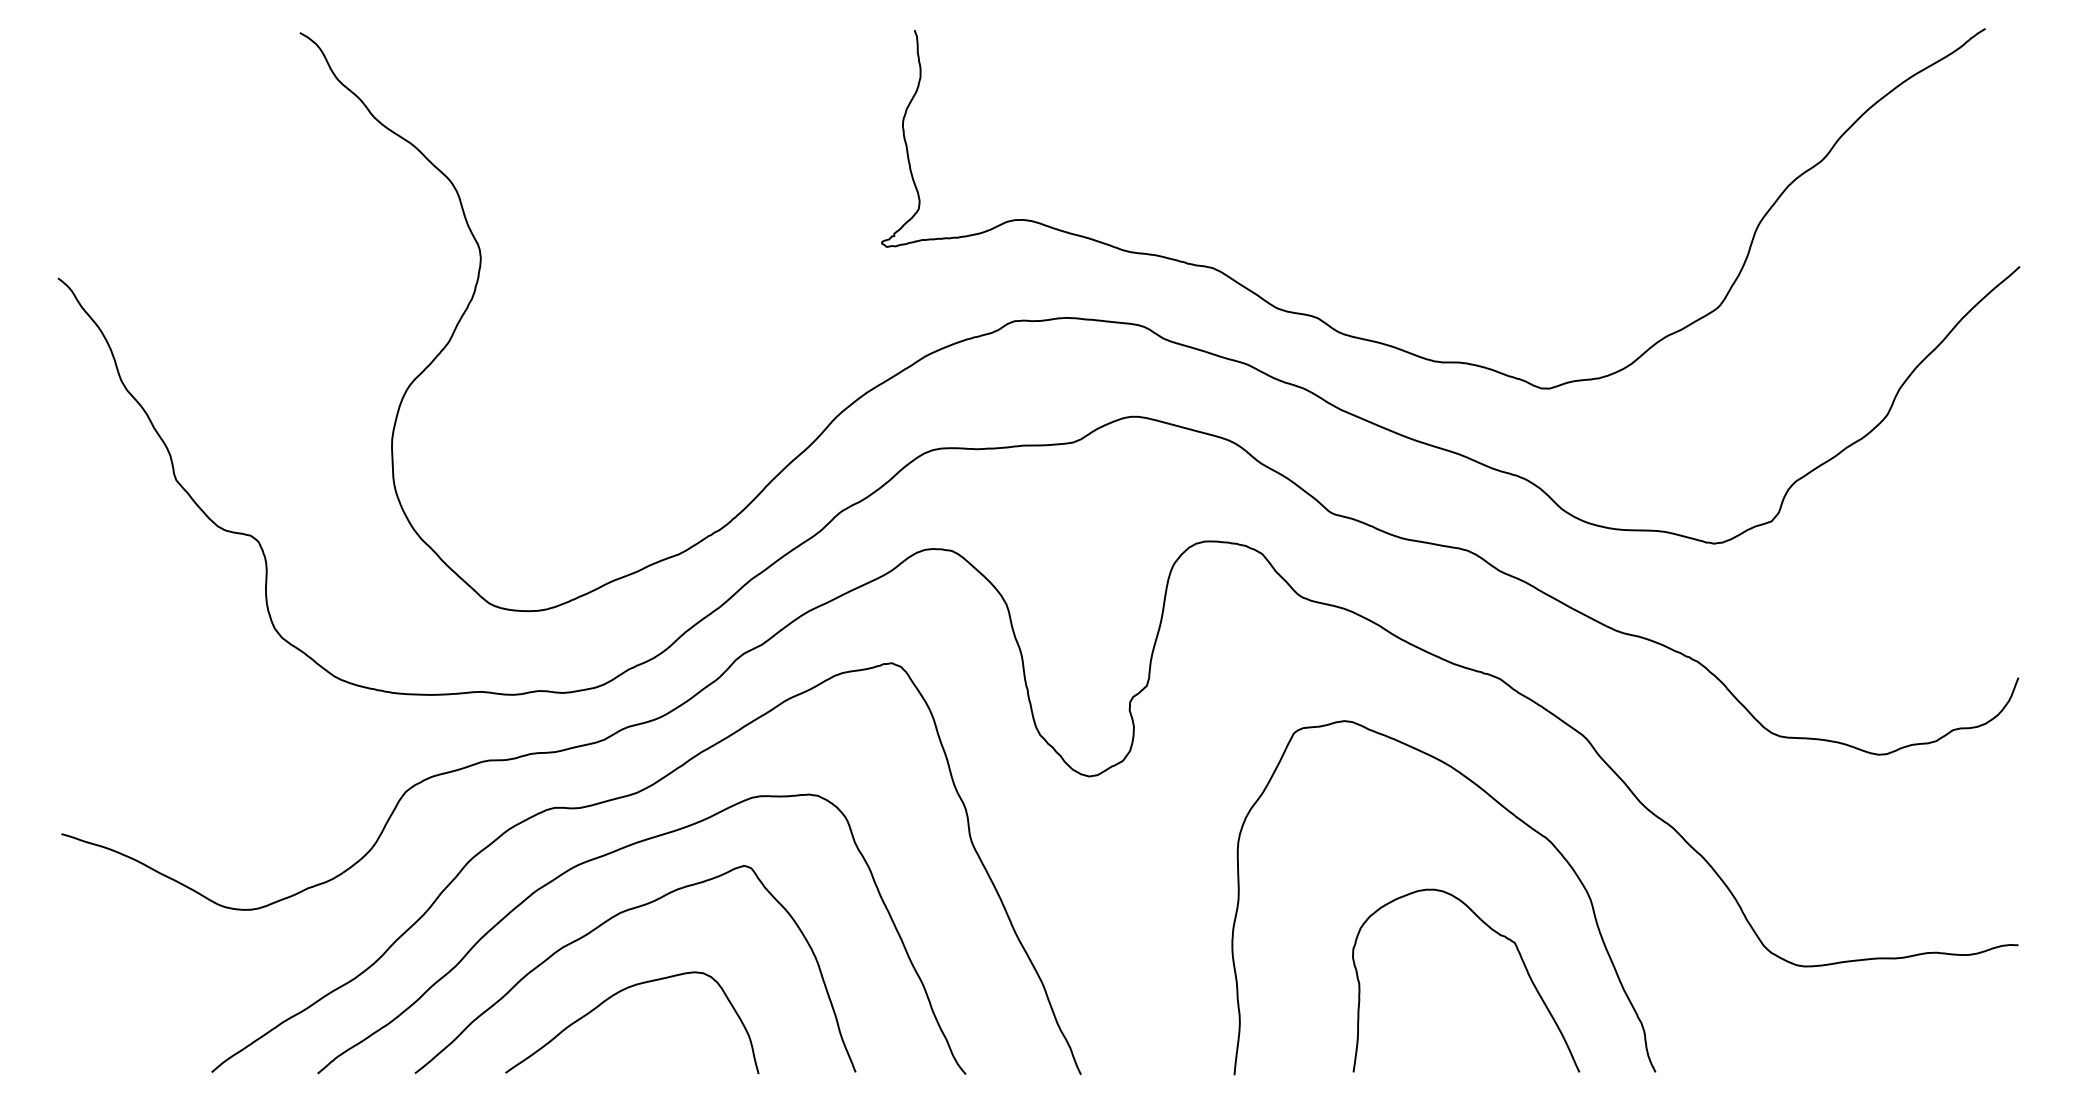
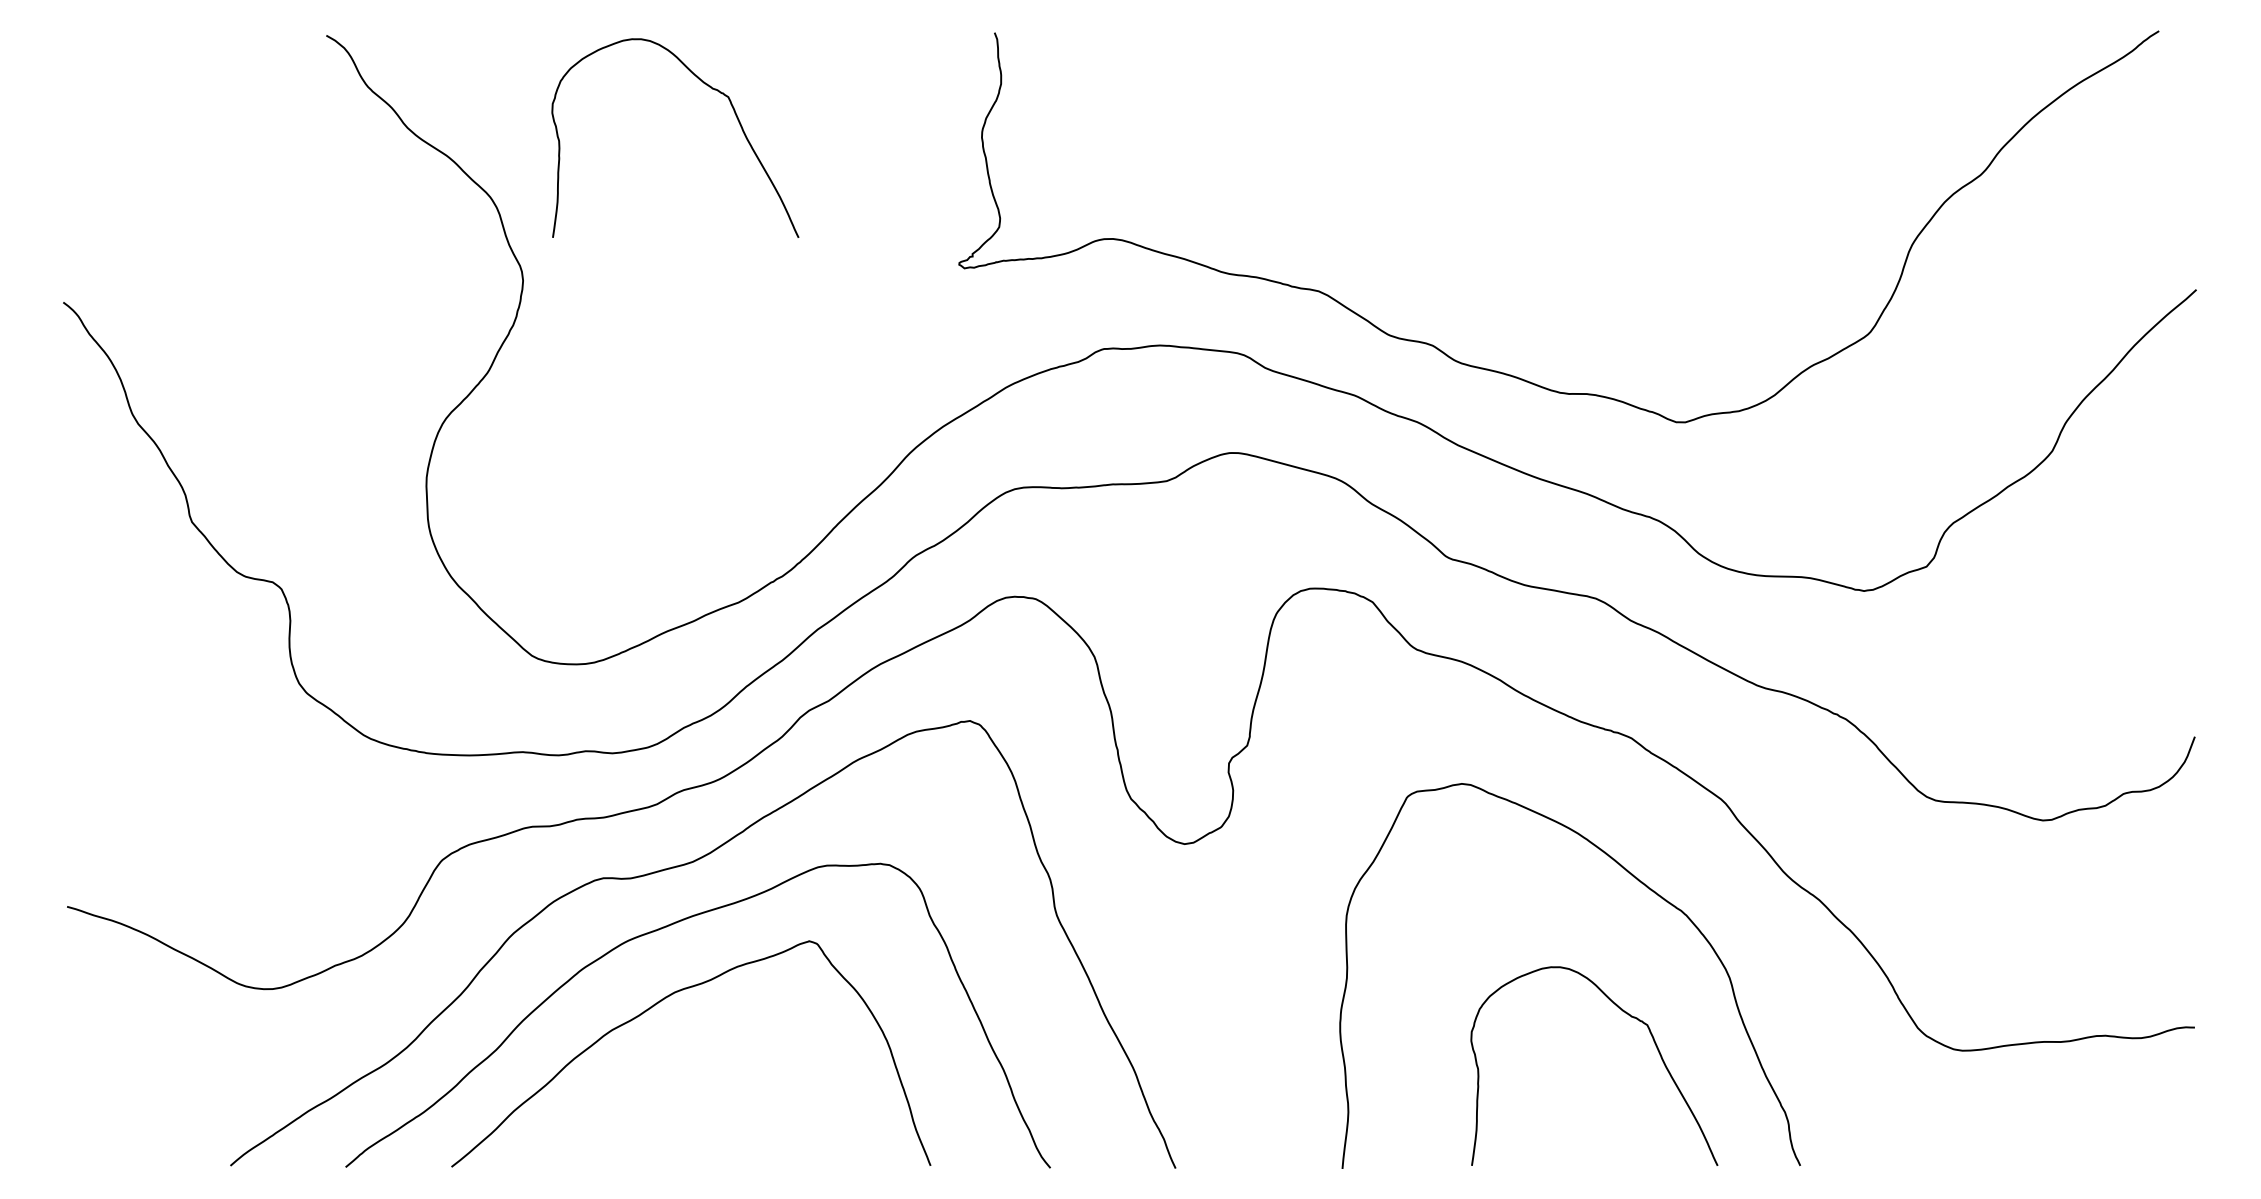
curve: (652, 80) -> (709, 87), added
curve: (616, 994) -> (670, 1081), removed

